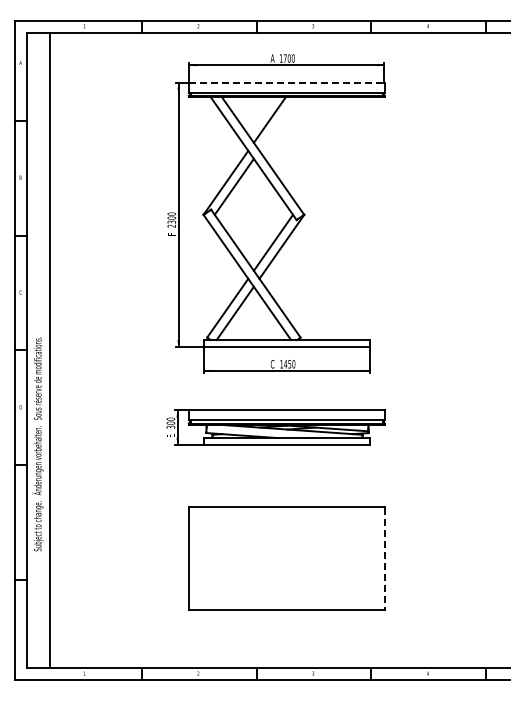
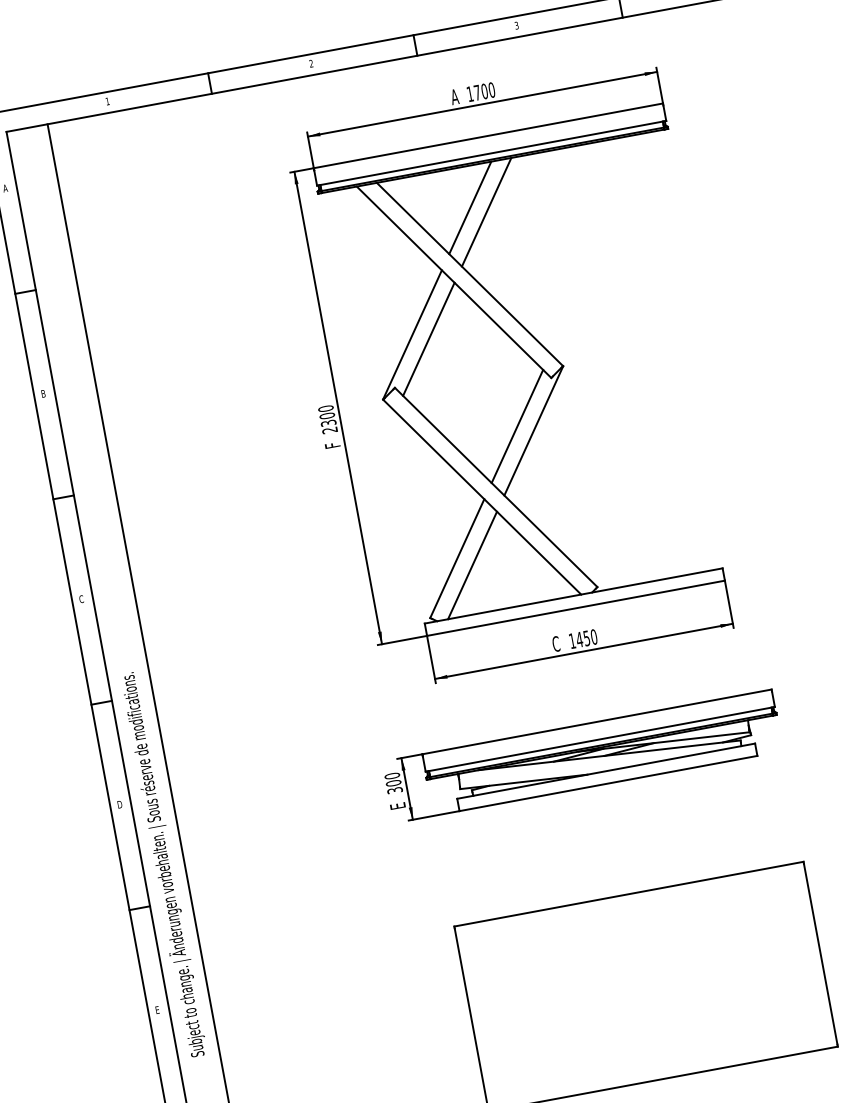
line: (286, 82) -> (487, 135), dashed -> solid
line: (278, 123) -> (486, 211), added
line: (384, 558) -> (820, 954), dashed -> solid

